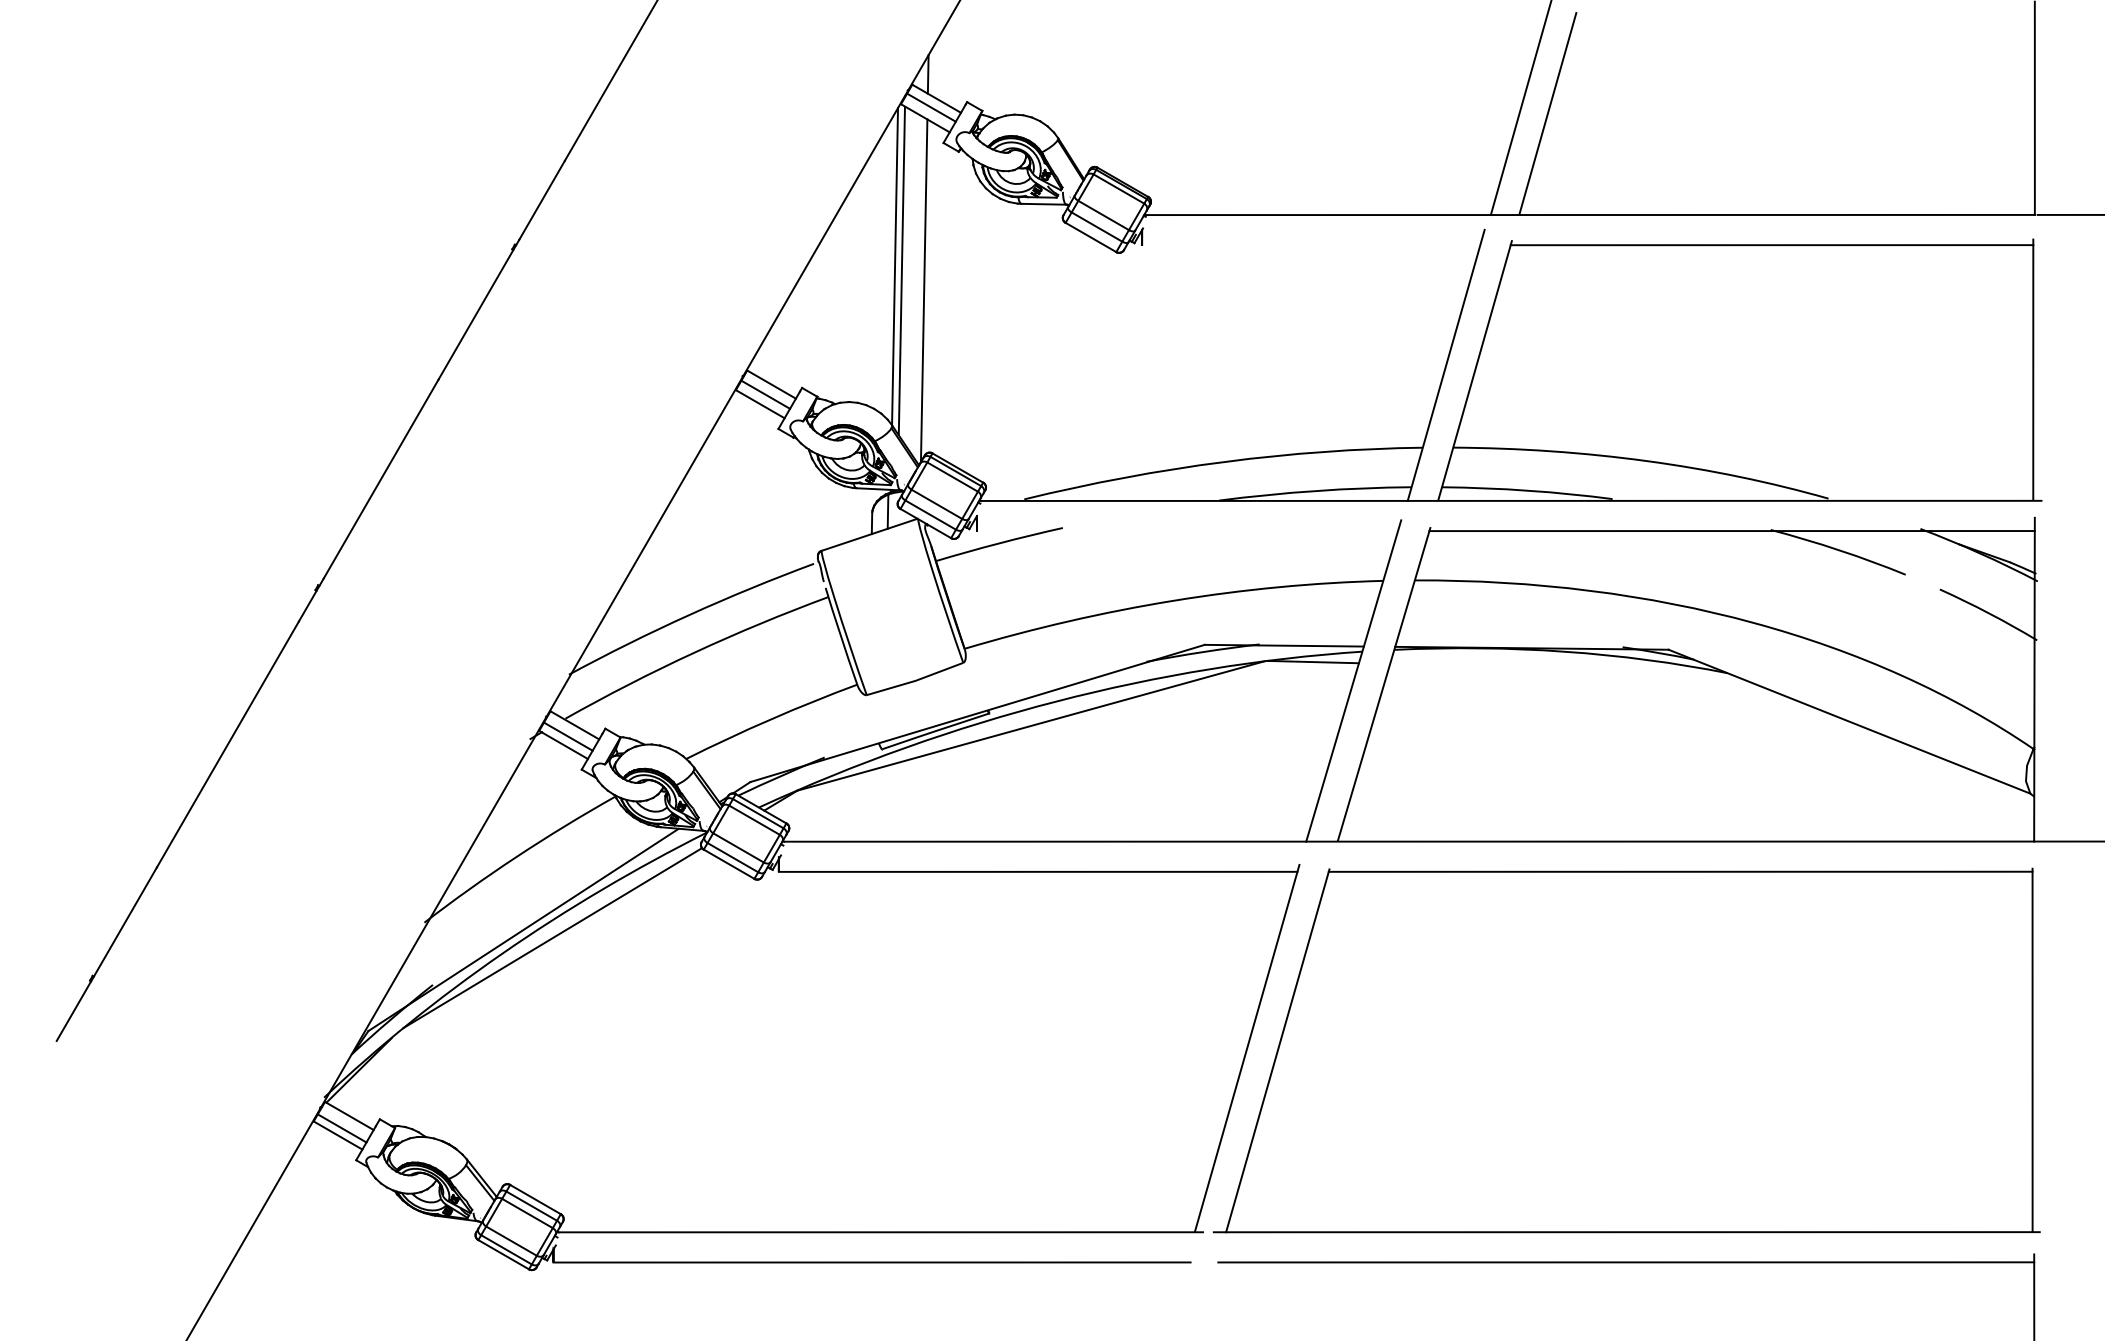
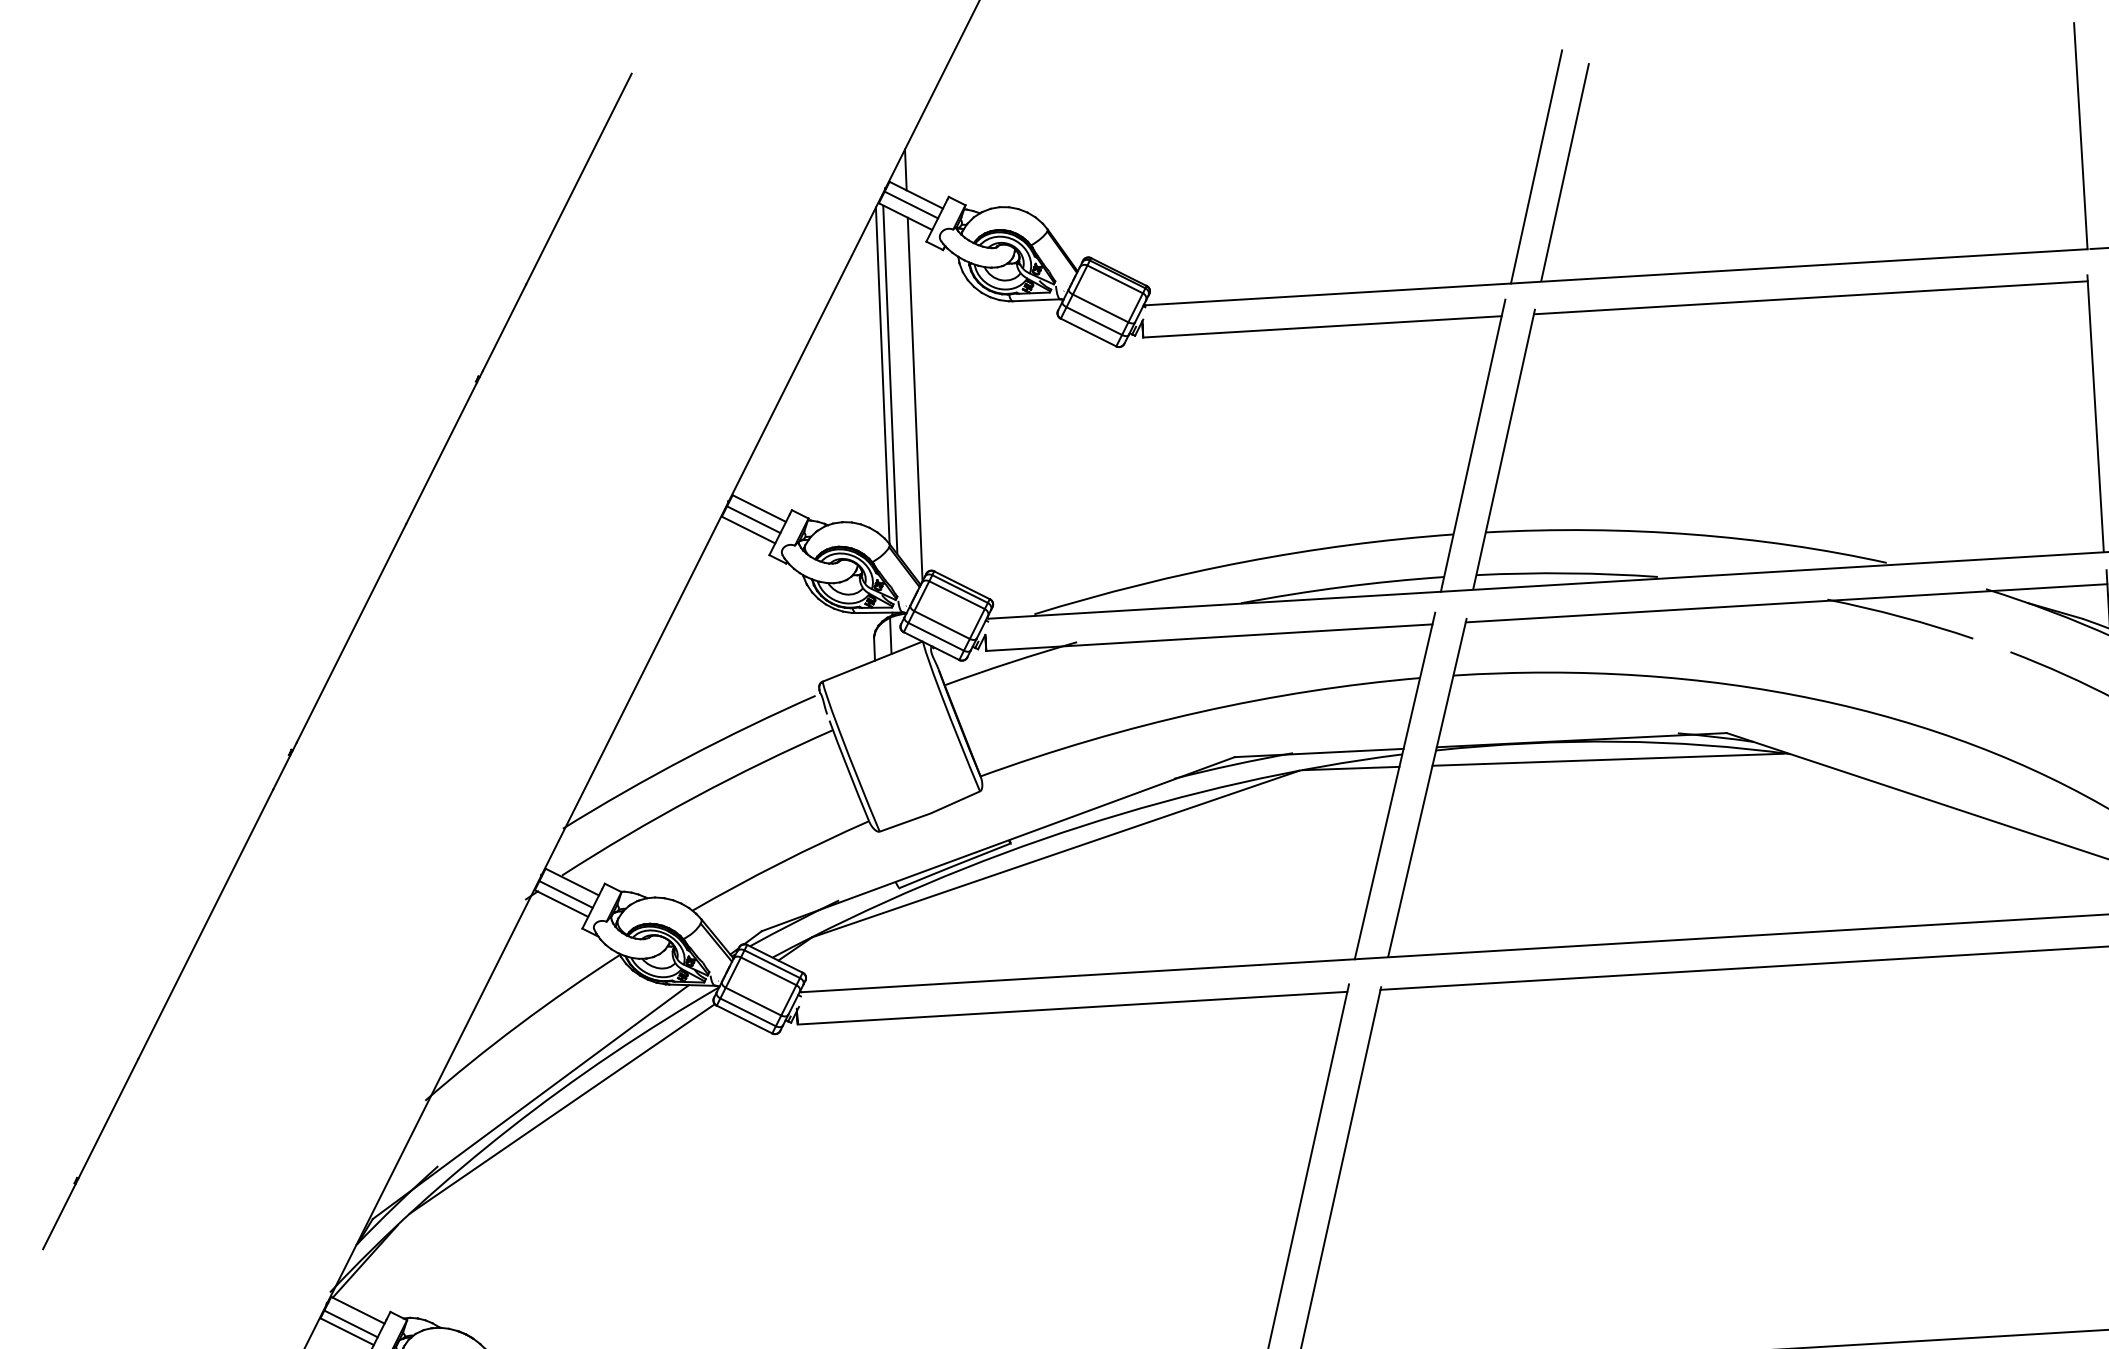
line: (1311, 245) -> (1322, 327), added
line: (1187, 531) -> (1209, 638), added
line: (1555, 668) -> (1608, 760), added

